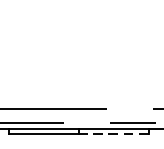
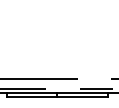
line: (112, 134) -> (81, 97), dashed -> solid

